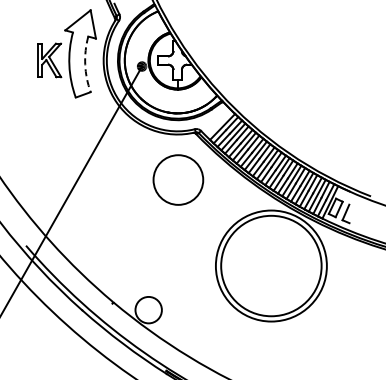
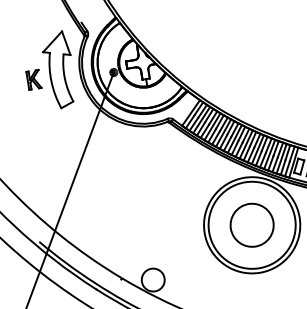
part: (49, 59) -> (33, 79), size x0.62
arc: (85, 64) -> (65, 78), dashed -> solid
circle: (178, 179) -> (252, 224), moved

